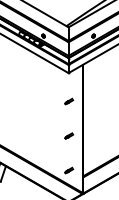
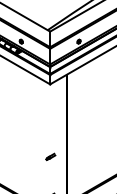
part: (69, 101) -> (51, 117), removed

